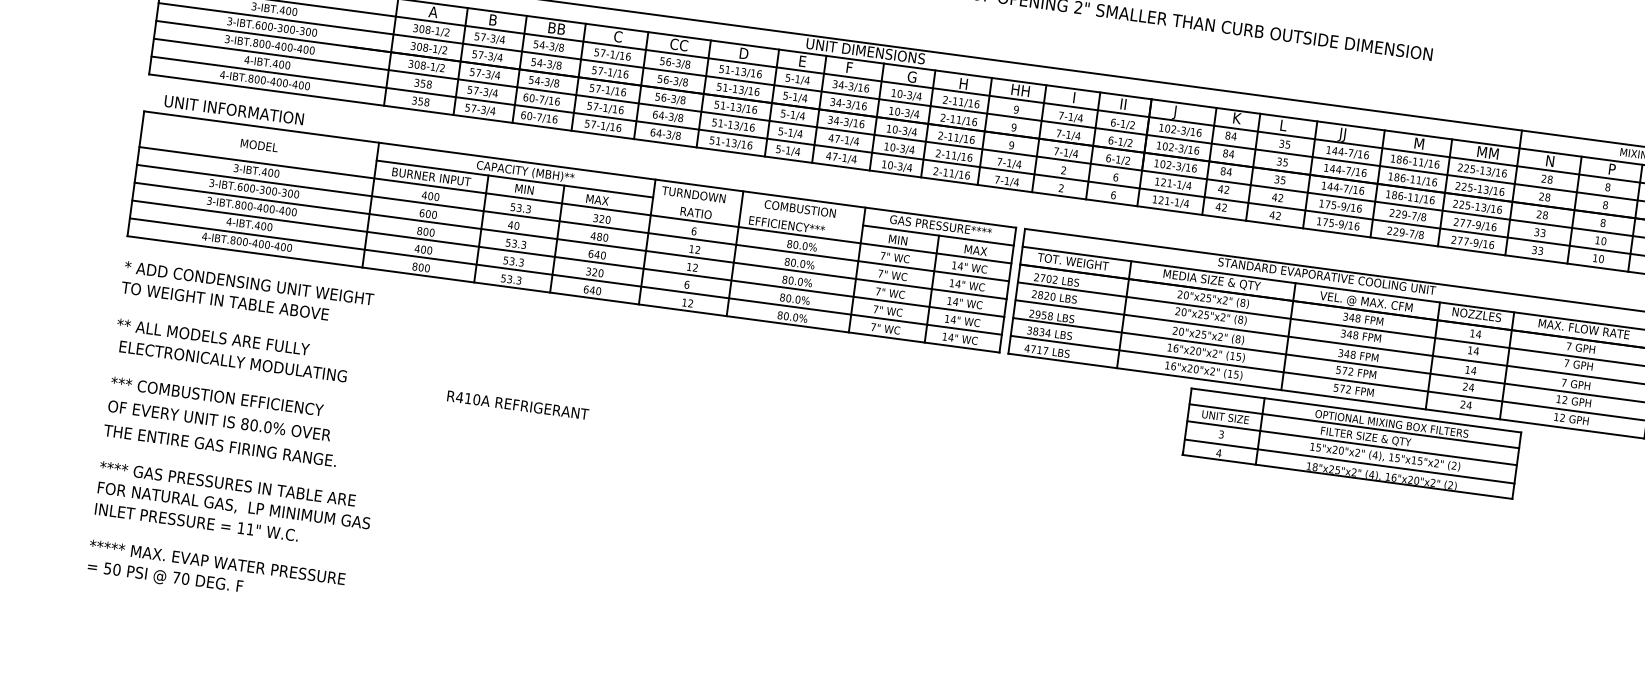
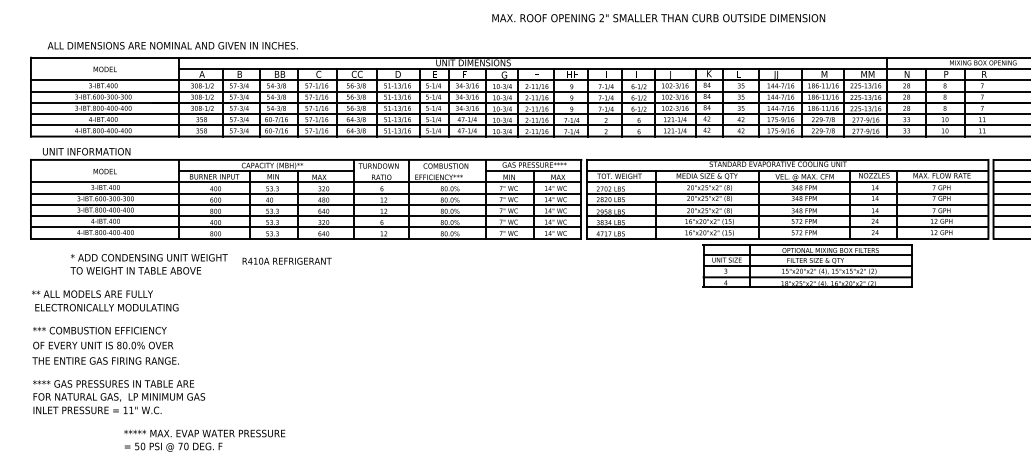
text: (246, 293) -> (148, 264), moved
text: (517, 403) -> (286, 260), moved
text: (215, 573) -> (204, 440), moved

